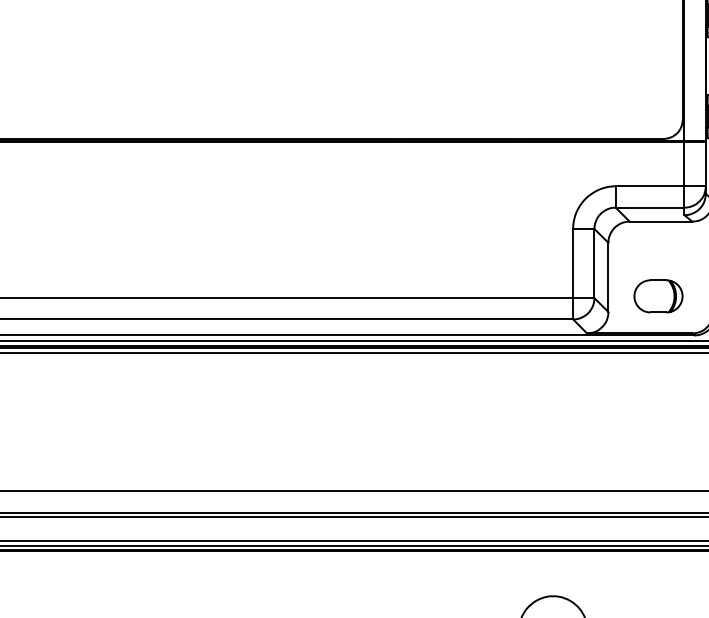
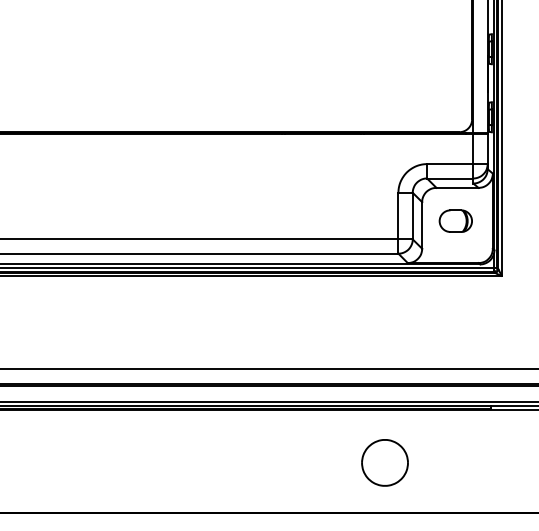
part: (657, 295) -> (455, 220), moved

